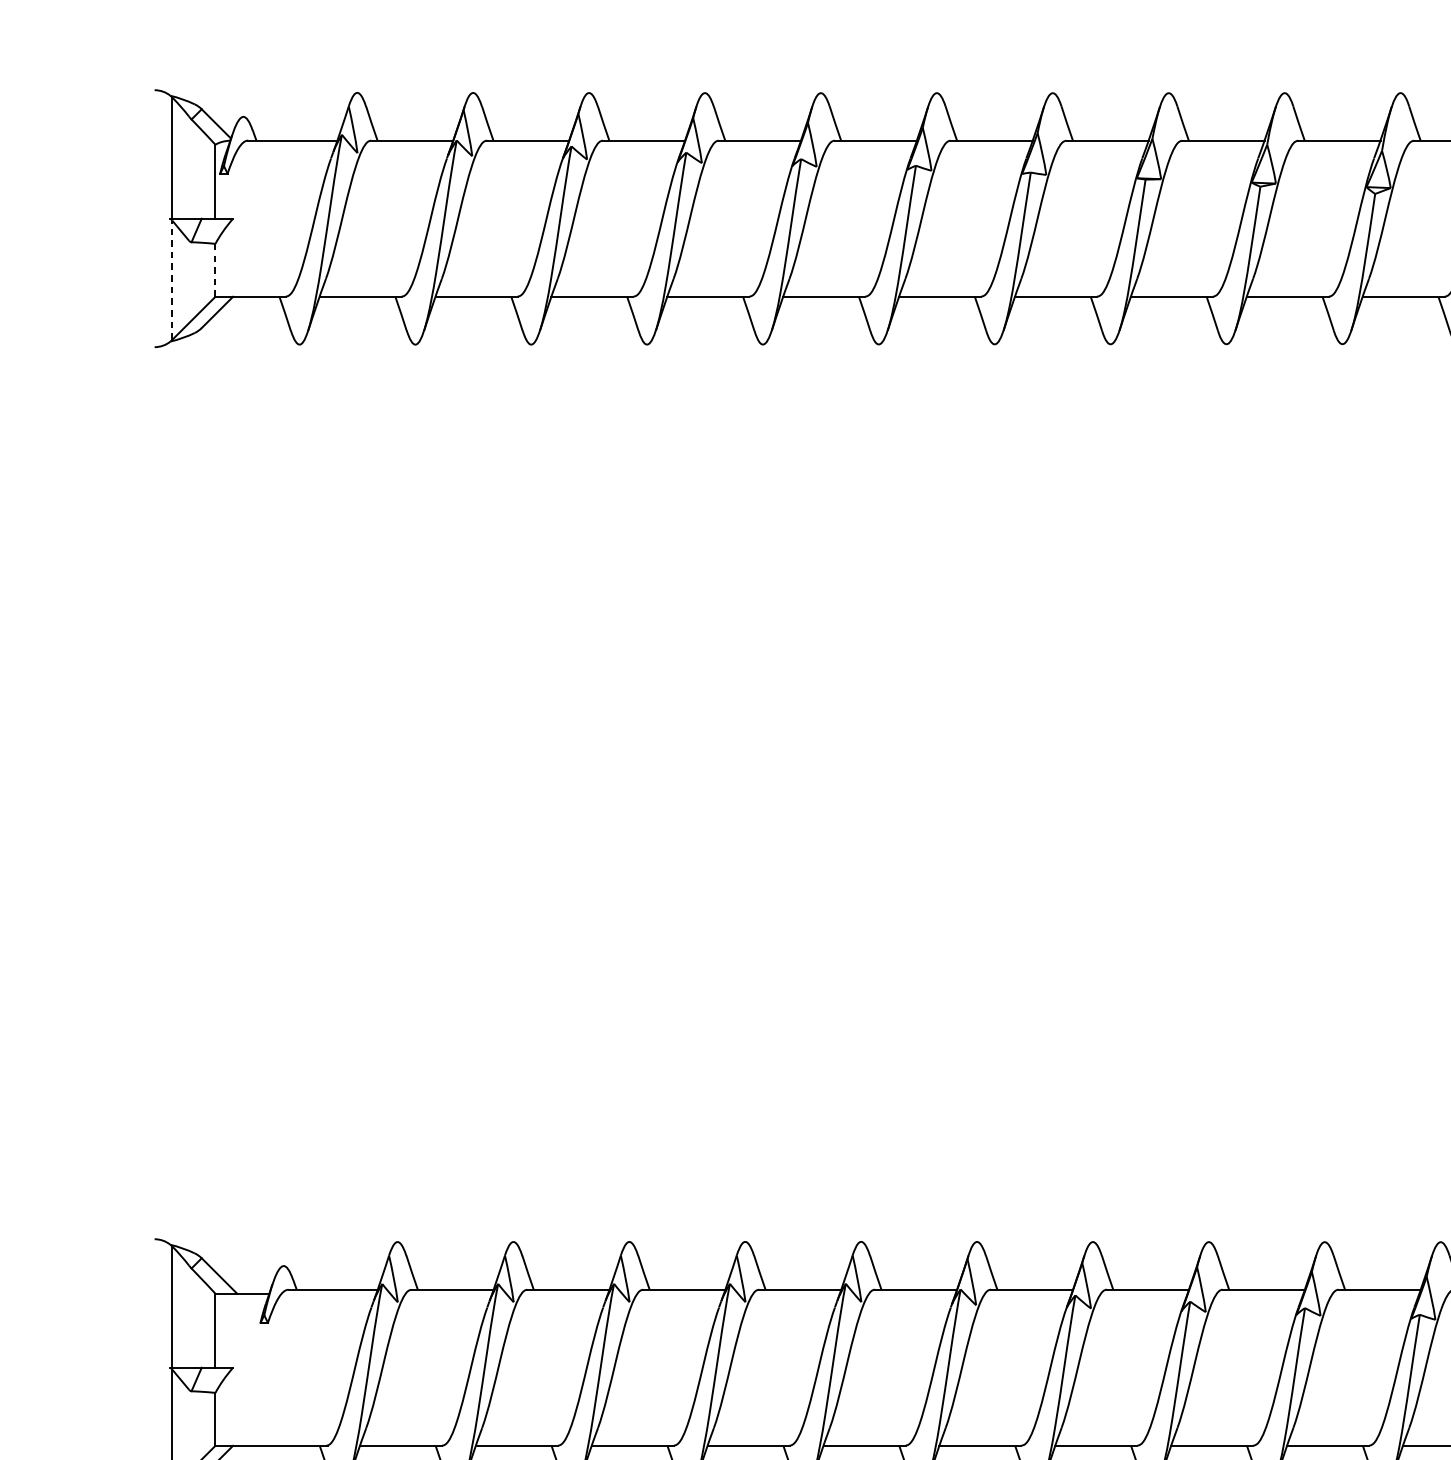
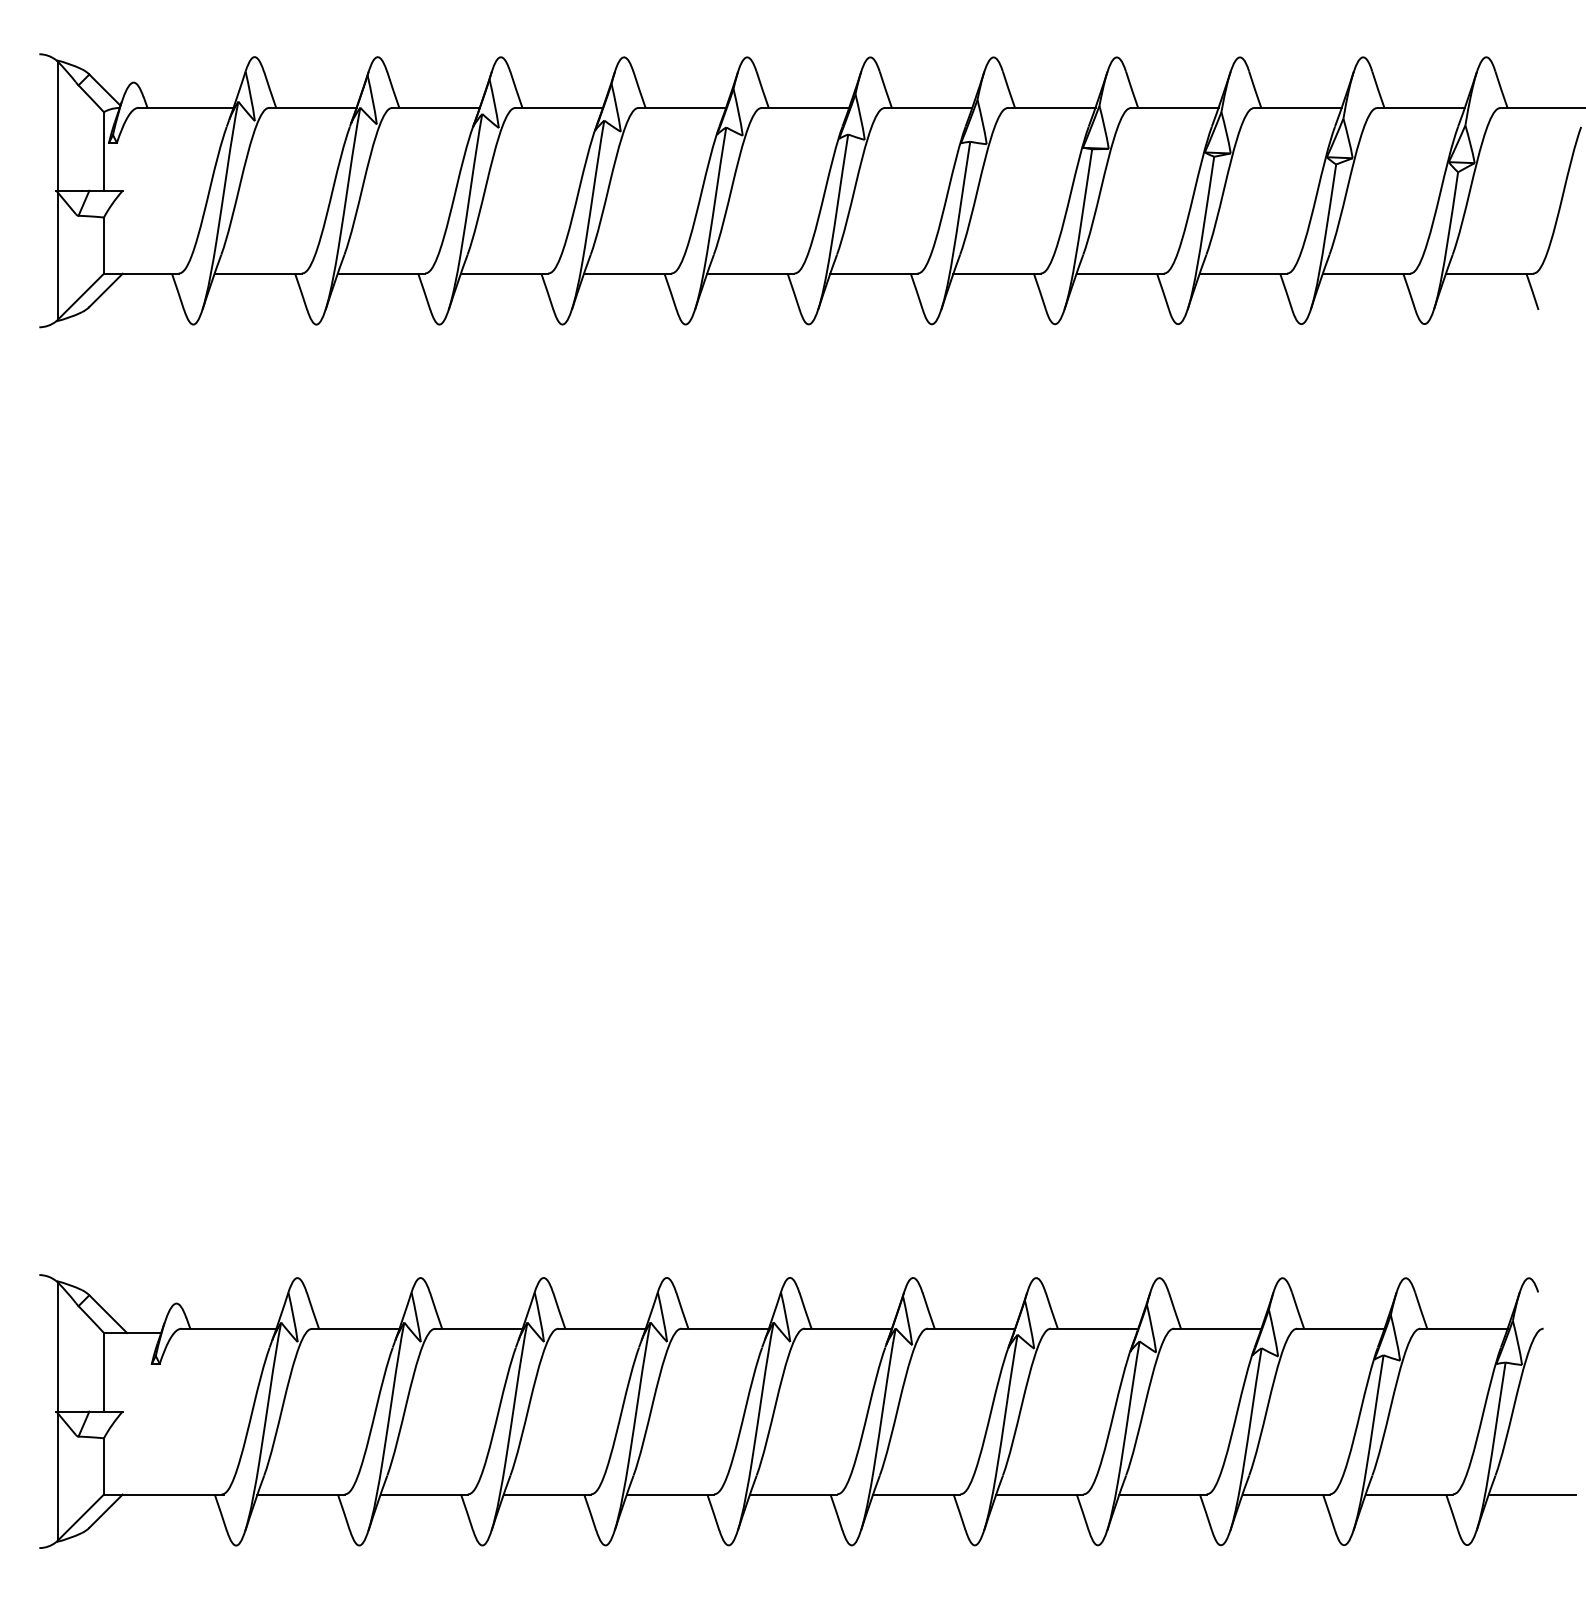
line: (215, 271) -> (103, 246), dashed -> solid
line: (172, 279) -> (58, 255), dashed -> solid

